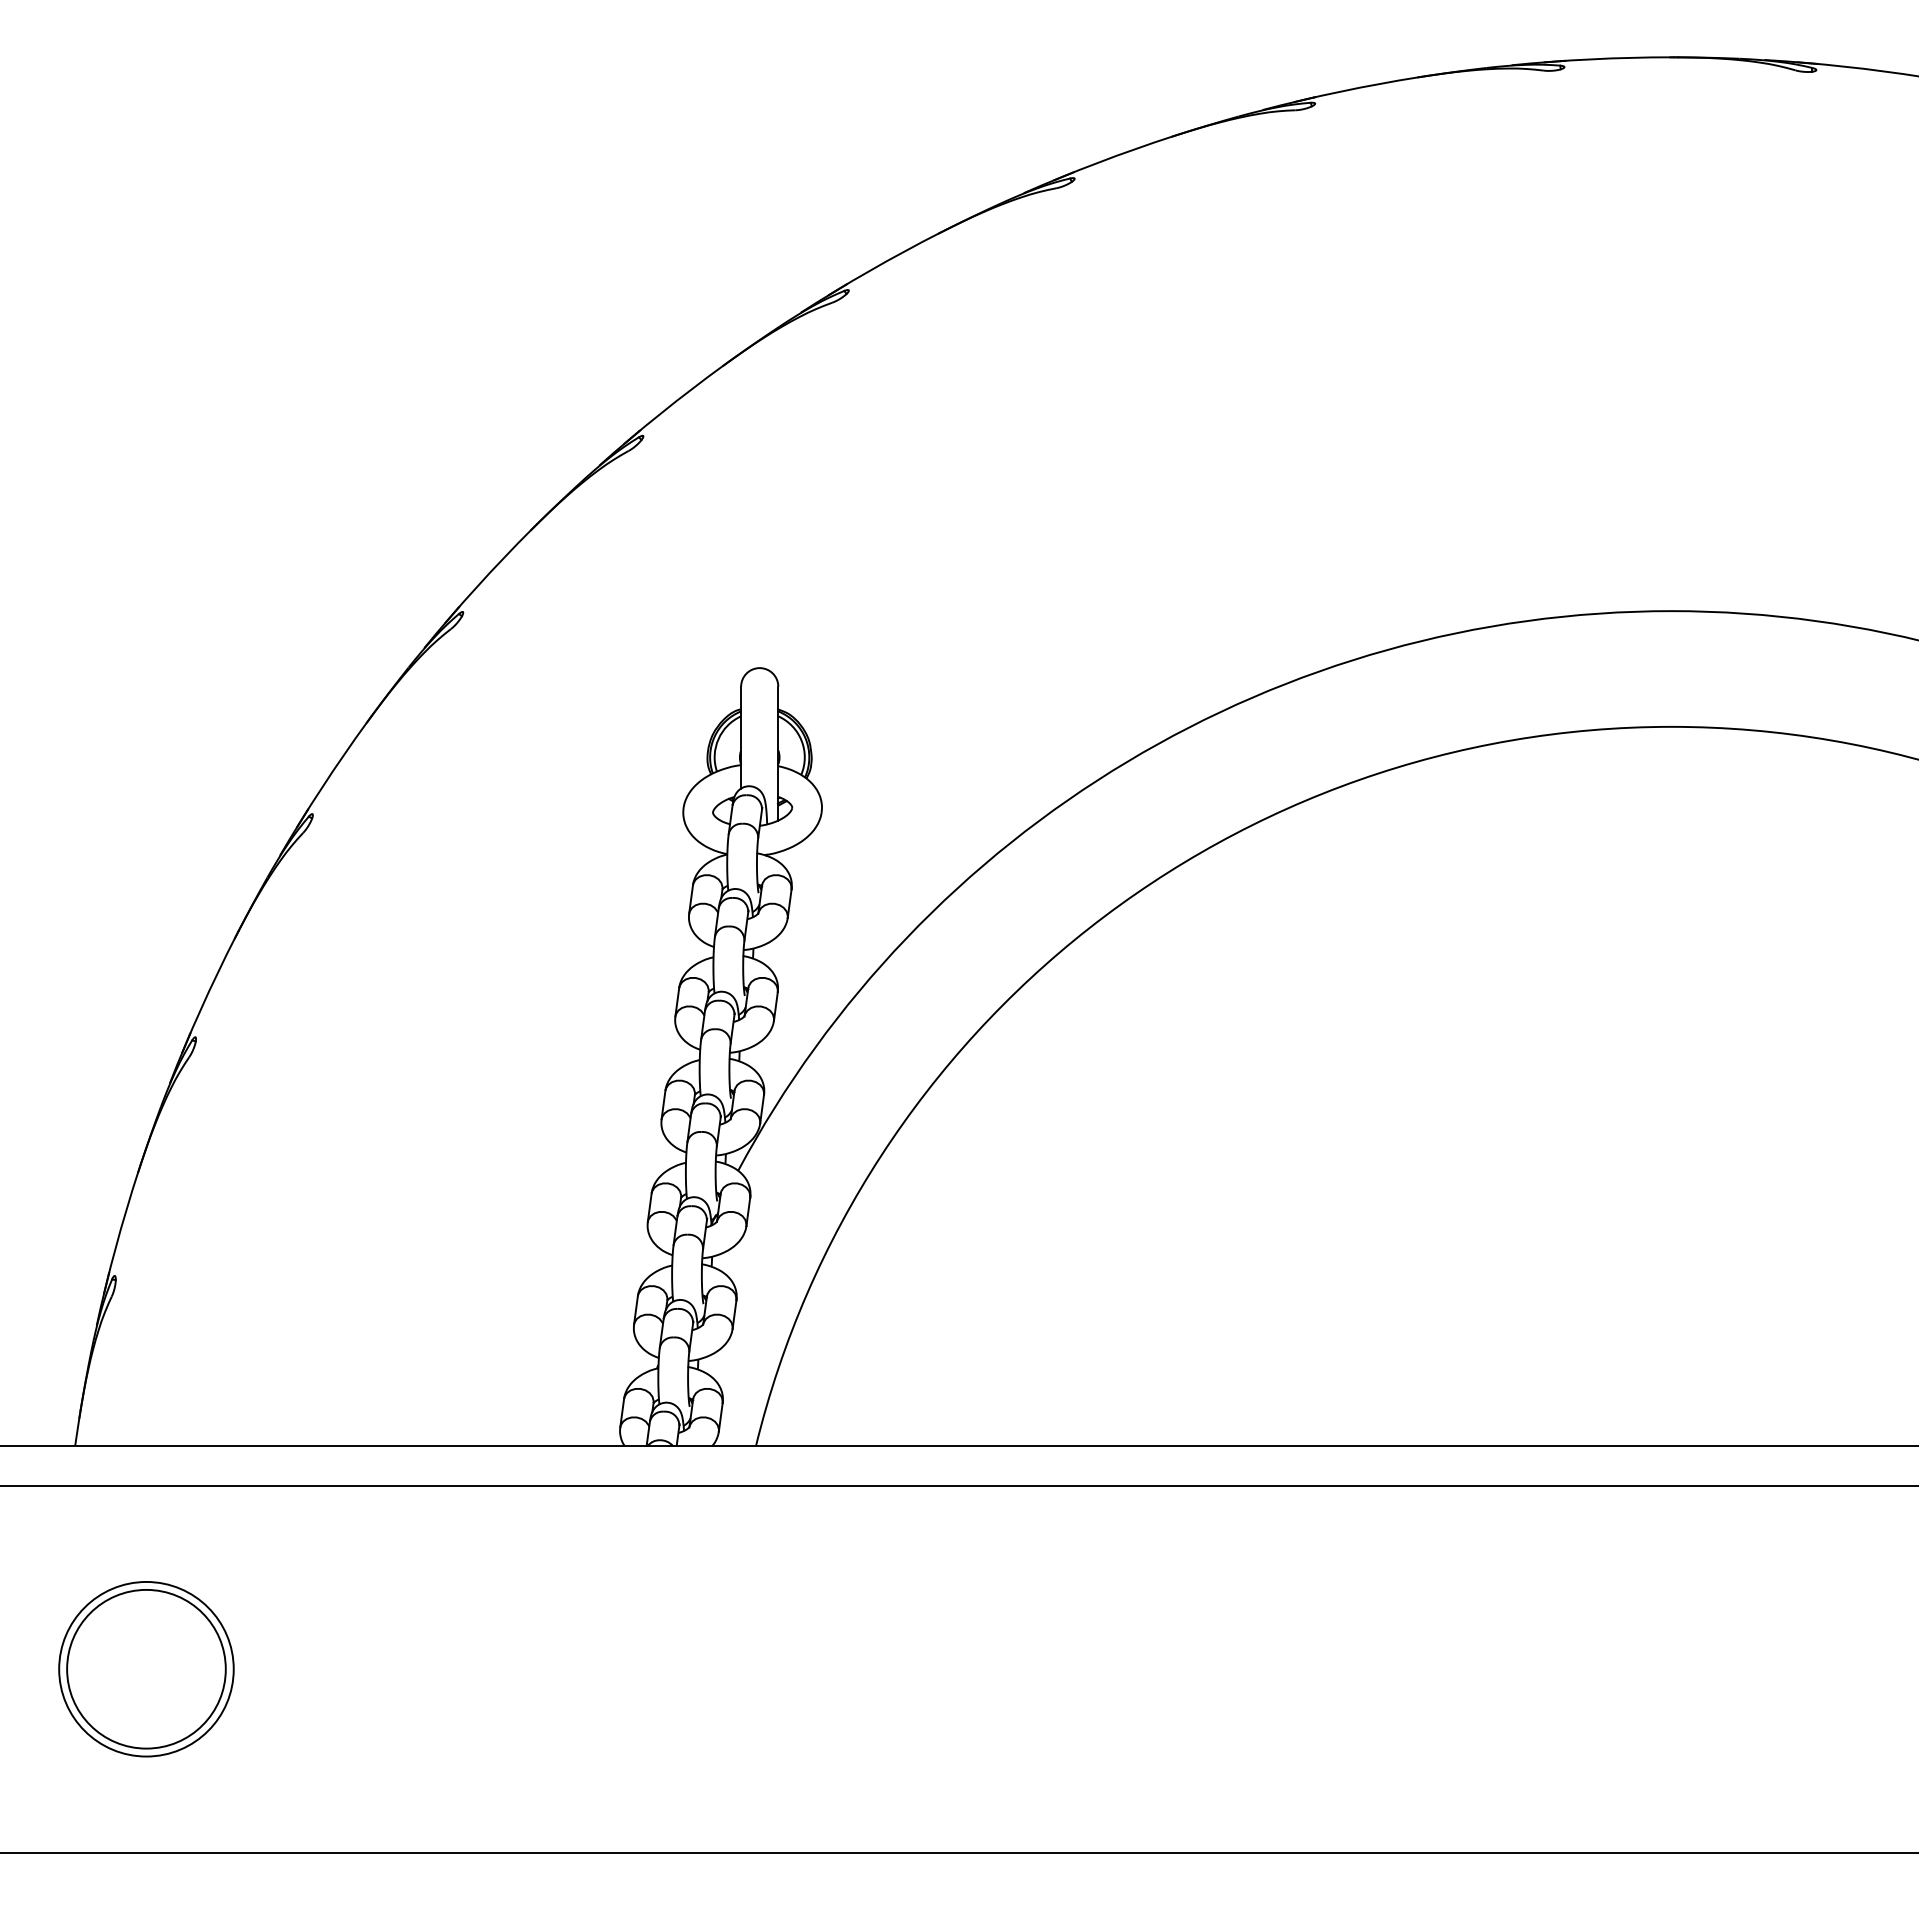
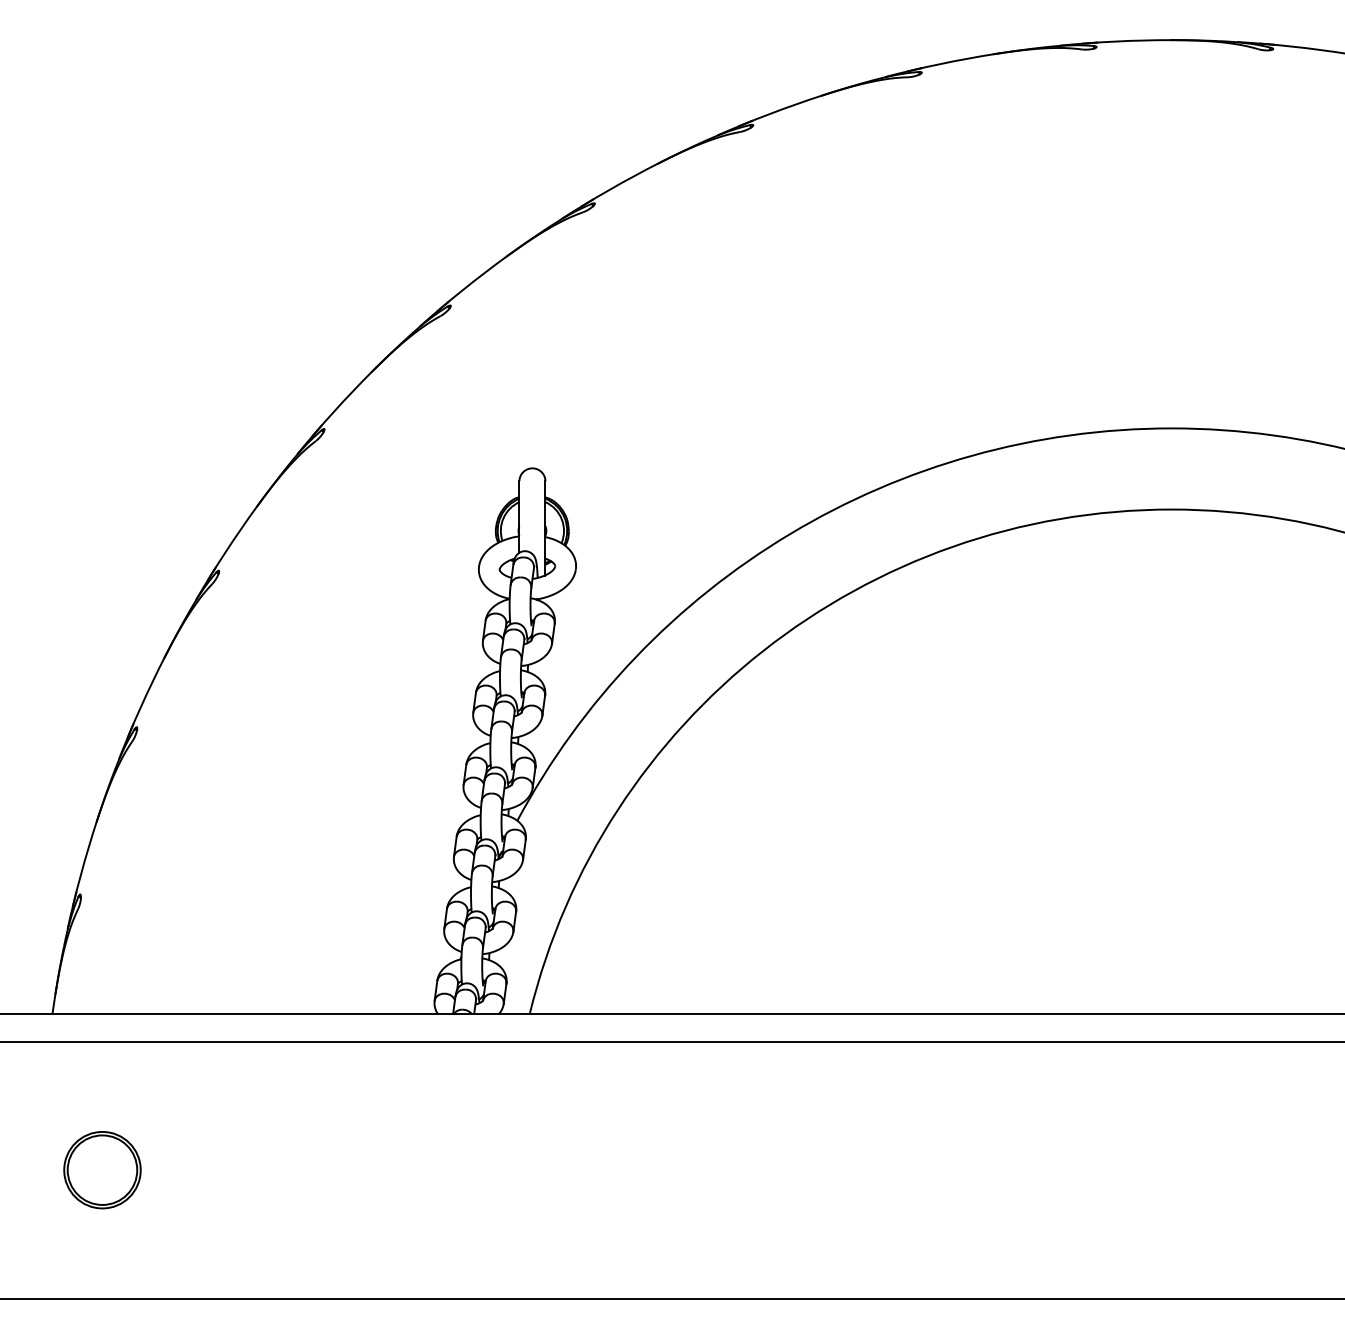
part: (146, 1668) -> (102, 1169), size x0.62

